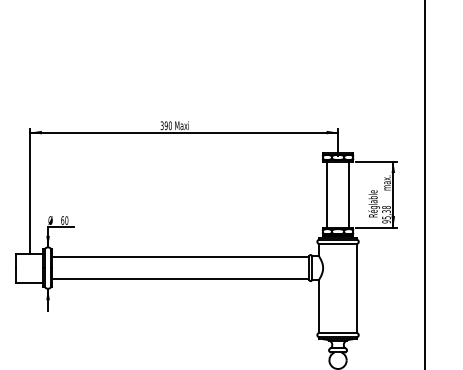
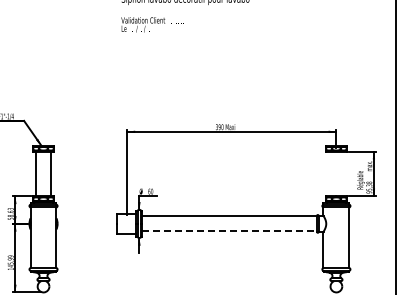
line: (326, 193) -> (328, 173), removed
line: (348, 193) -> (343, 173), removed
line: (180, 279) -> (229, 231), solid -> dashed

